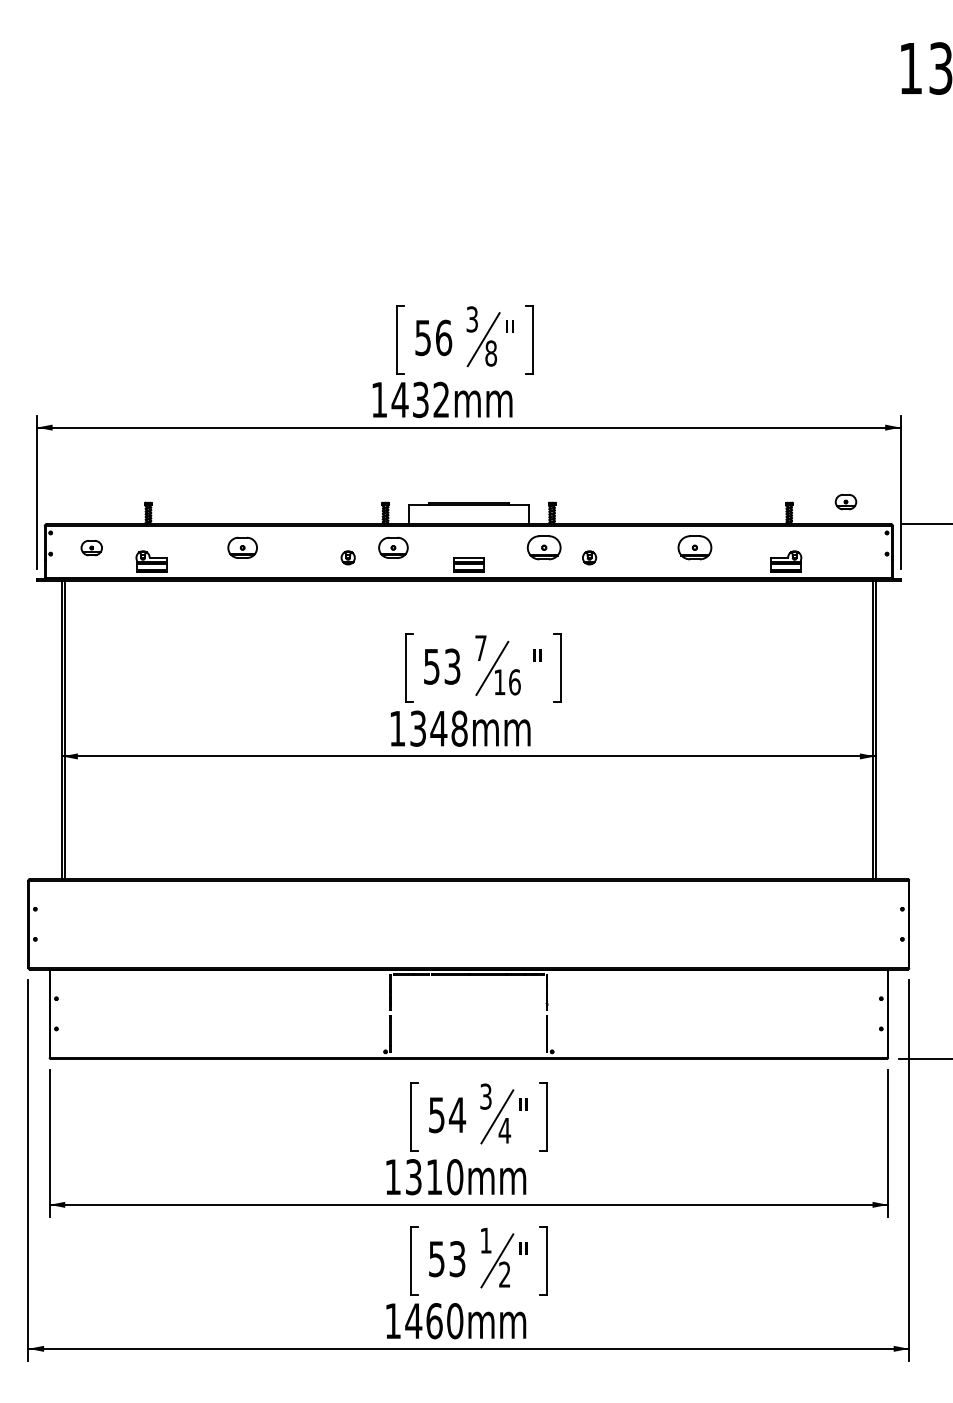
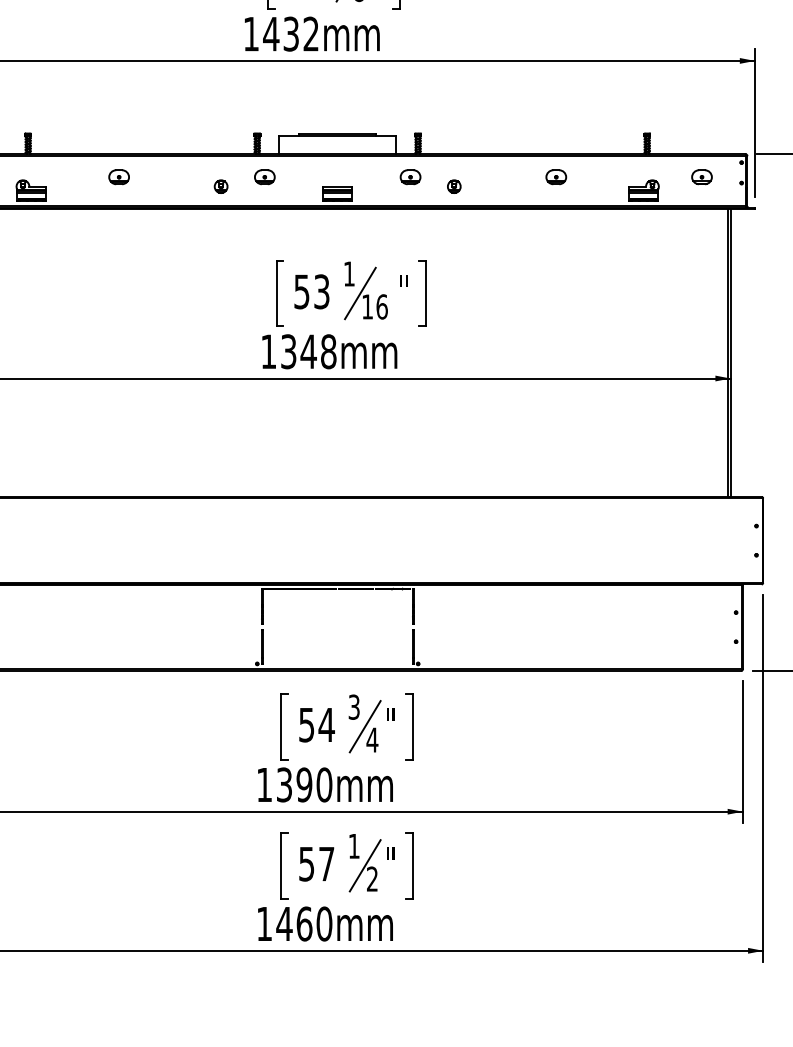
part: (845, 502) -> (701, 177), moved
part: (242, 548) -> (119, 177), size x0.71
part: (393, 548) -> (264, 177), size x0.71
part: (544, 548) -> (410, 177), size x0.62
part: (695, 548) -> (556, 177), size x0.62
text: (480, 647) -> (348, 273), 7 -> 1
text: (434, 1177) -> (304, 785), 1310mm -> 1390mm
text: (457, 1259) -> (326, 864), 53 -> 57

